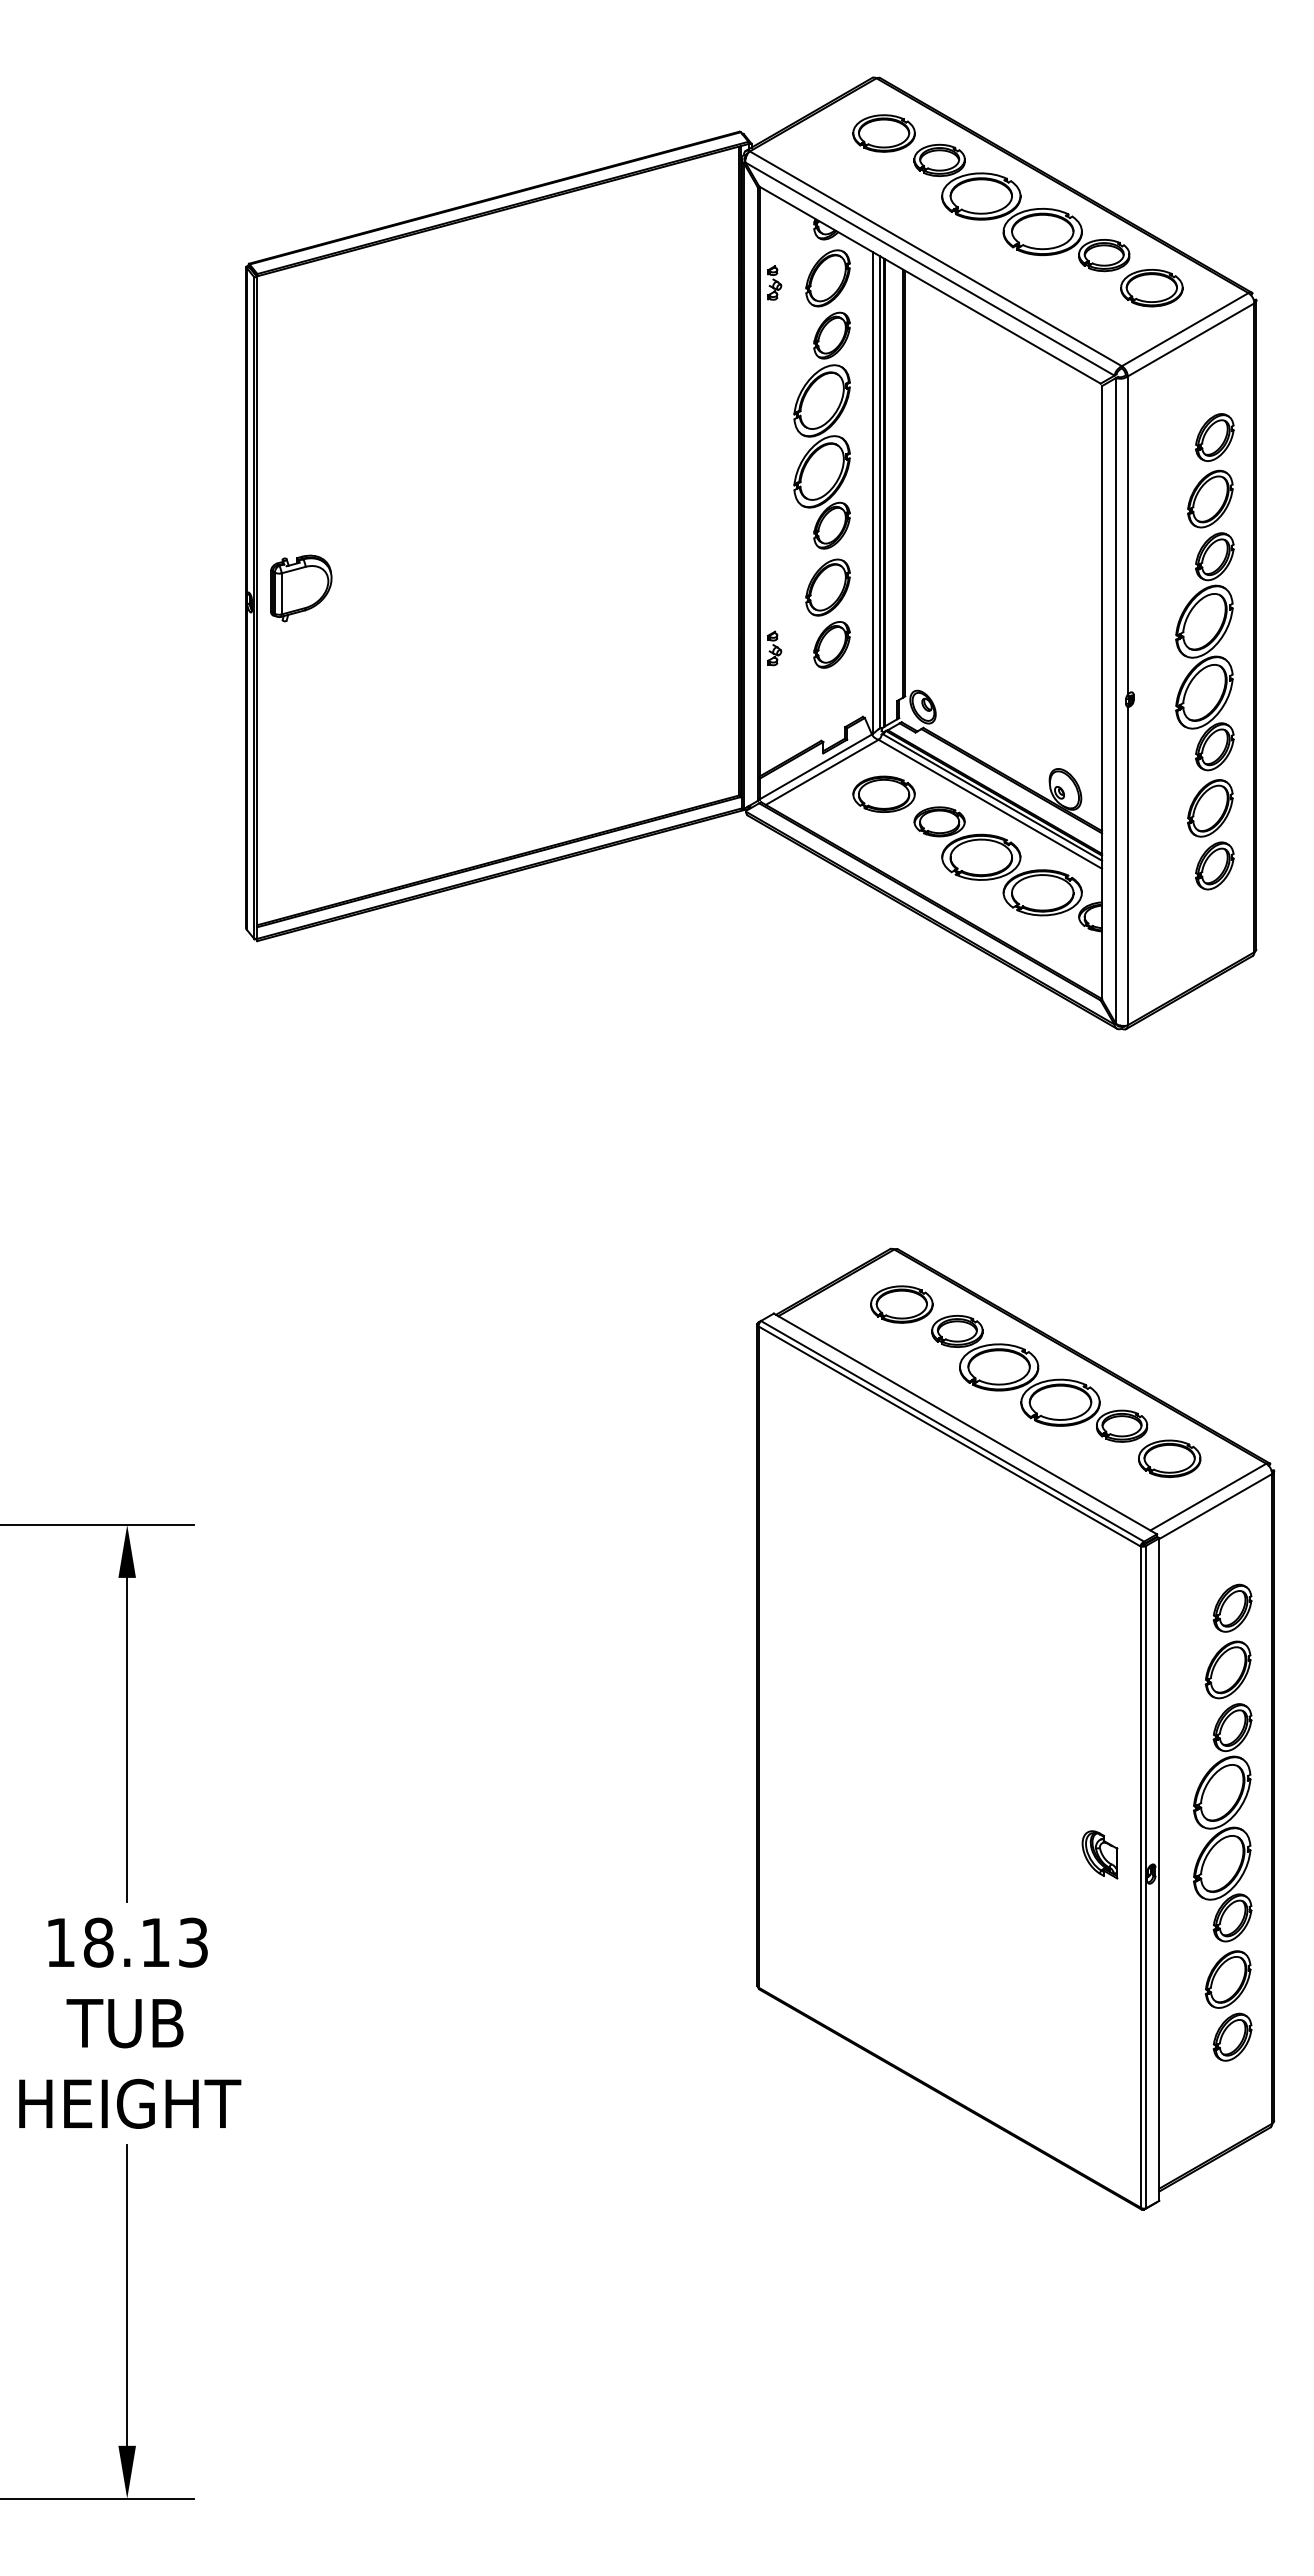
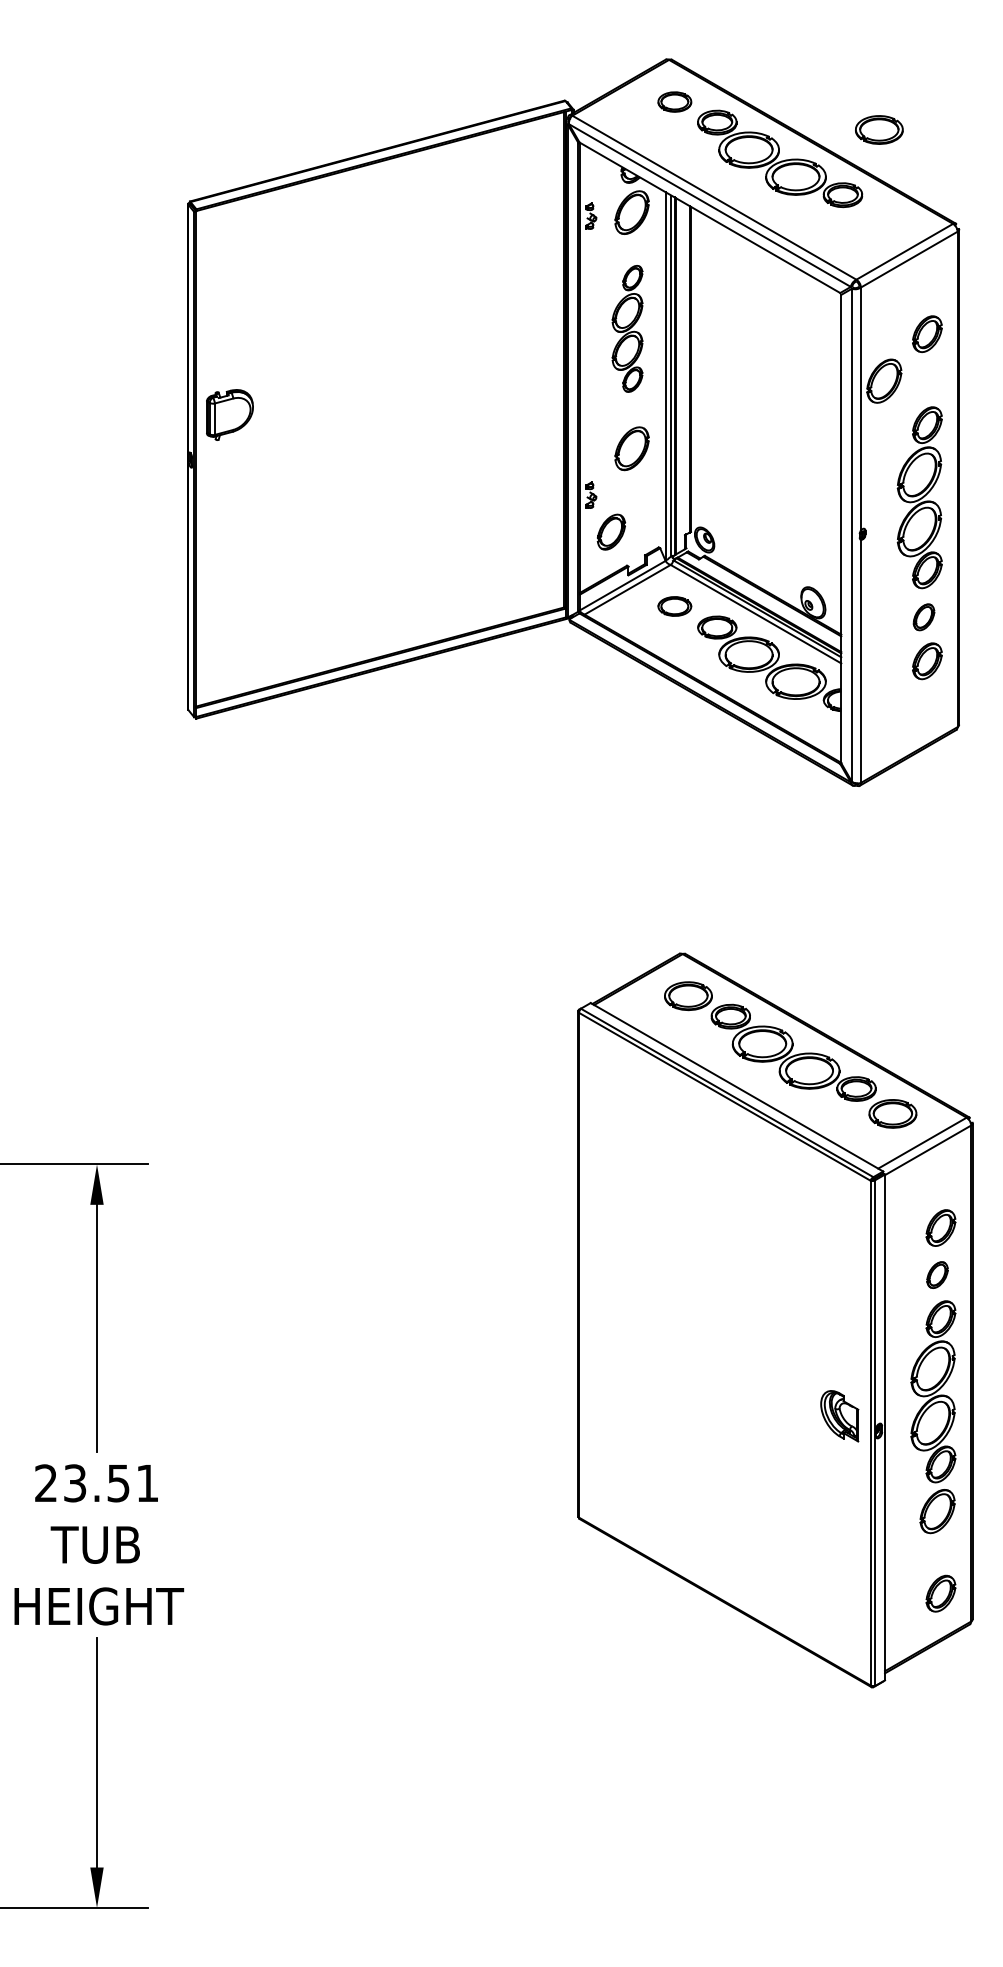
part: (883, 133) -> (674, 102), size x0.7
part: (1151, 287) -> (879, 129), moved
part: (821, 430) -> (627, 328), size x0.7
part: (1210, 498) -> (884, 380), moved
part: (301, 588) -> (230, 415), moved
part: (831, 644) -> (611, 531), moved
part: (883, 793) -> (674, 605), size x0.7
part: (1210, 808) -> (924, 617), size x0.6
part: (1227, 1669) -> (937, 1274), size x0.6
part: (1099, 1854) -> (839, 1416), size x1.4
text: (126, 1942) -> (96, 1483), 18.13 -> 23.51
part: (1232, 2036) -> (940, 1593), moved

